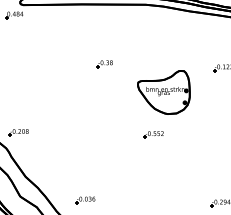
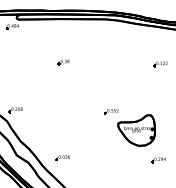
part: (104, 64) -> (63, 62), moved
part: (163, 92) -> (136, 130), moved

